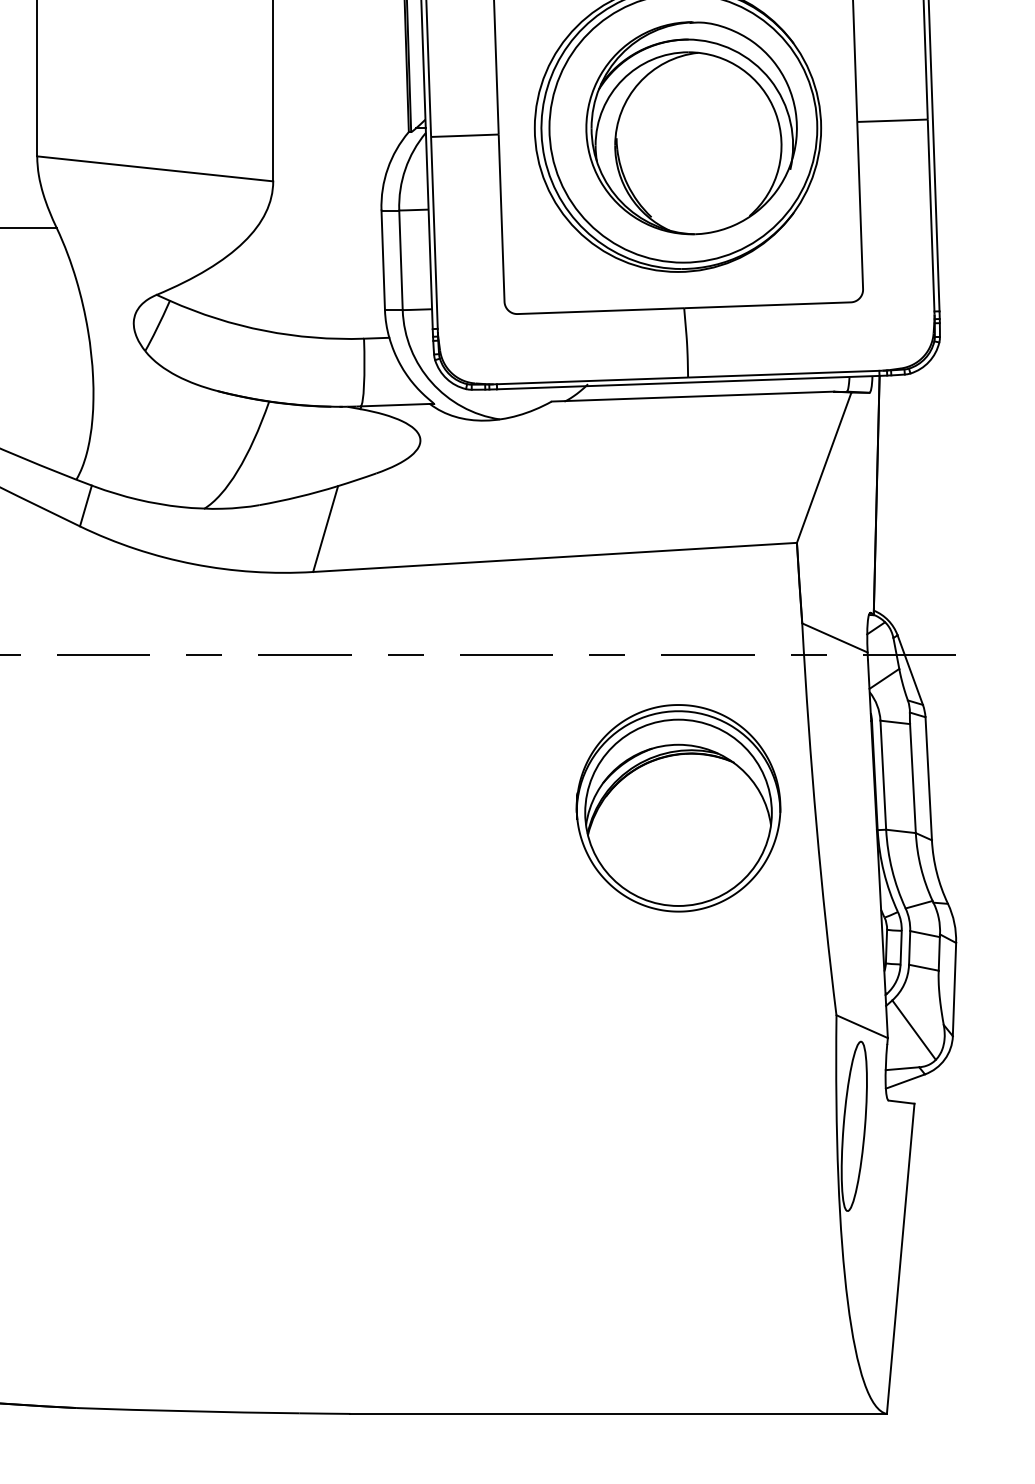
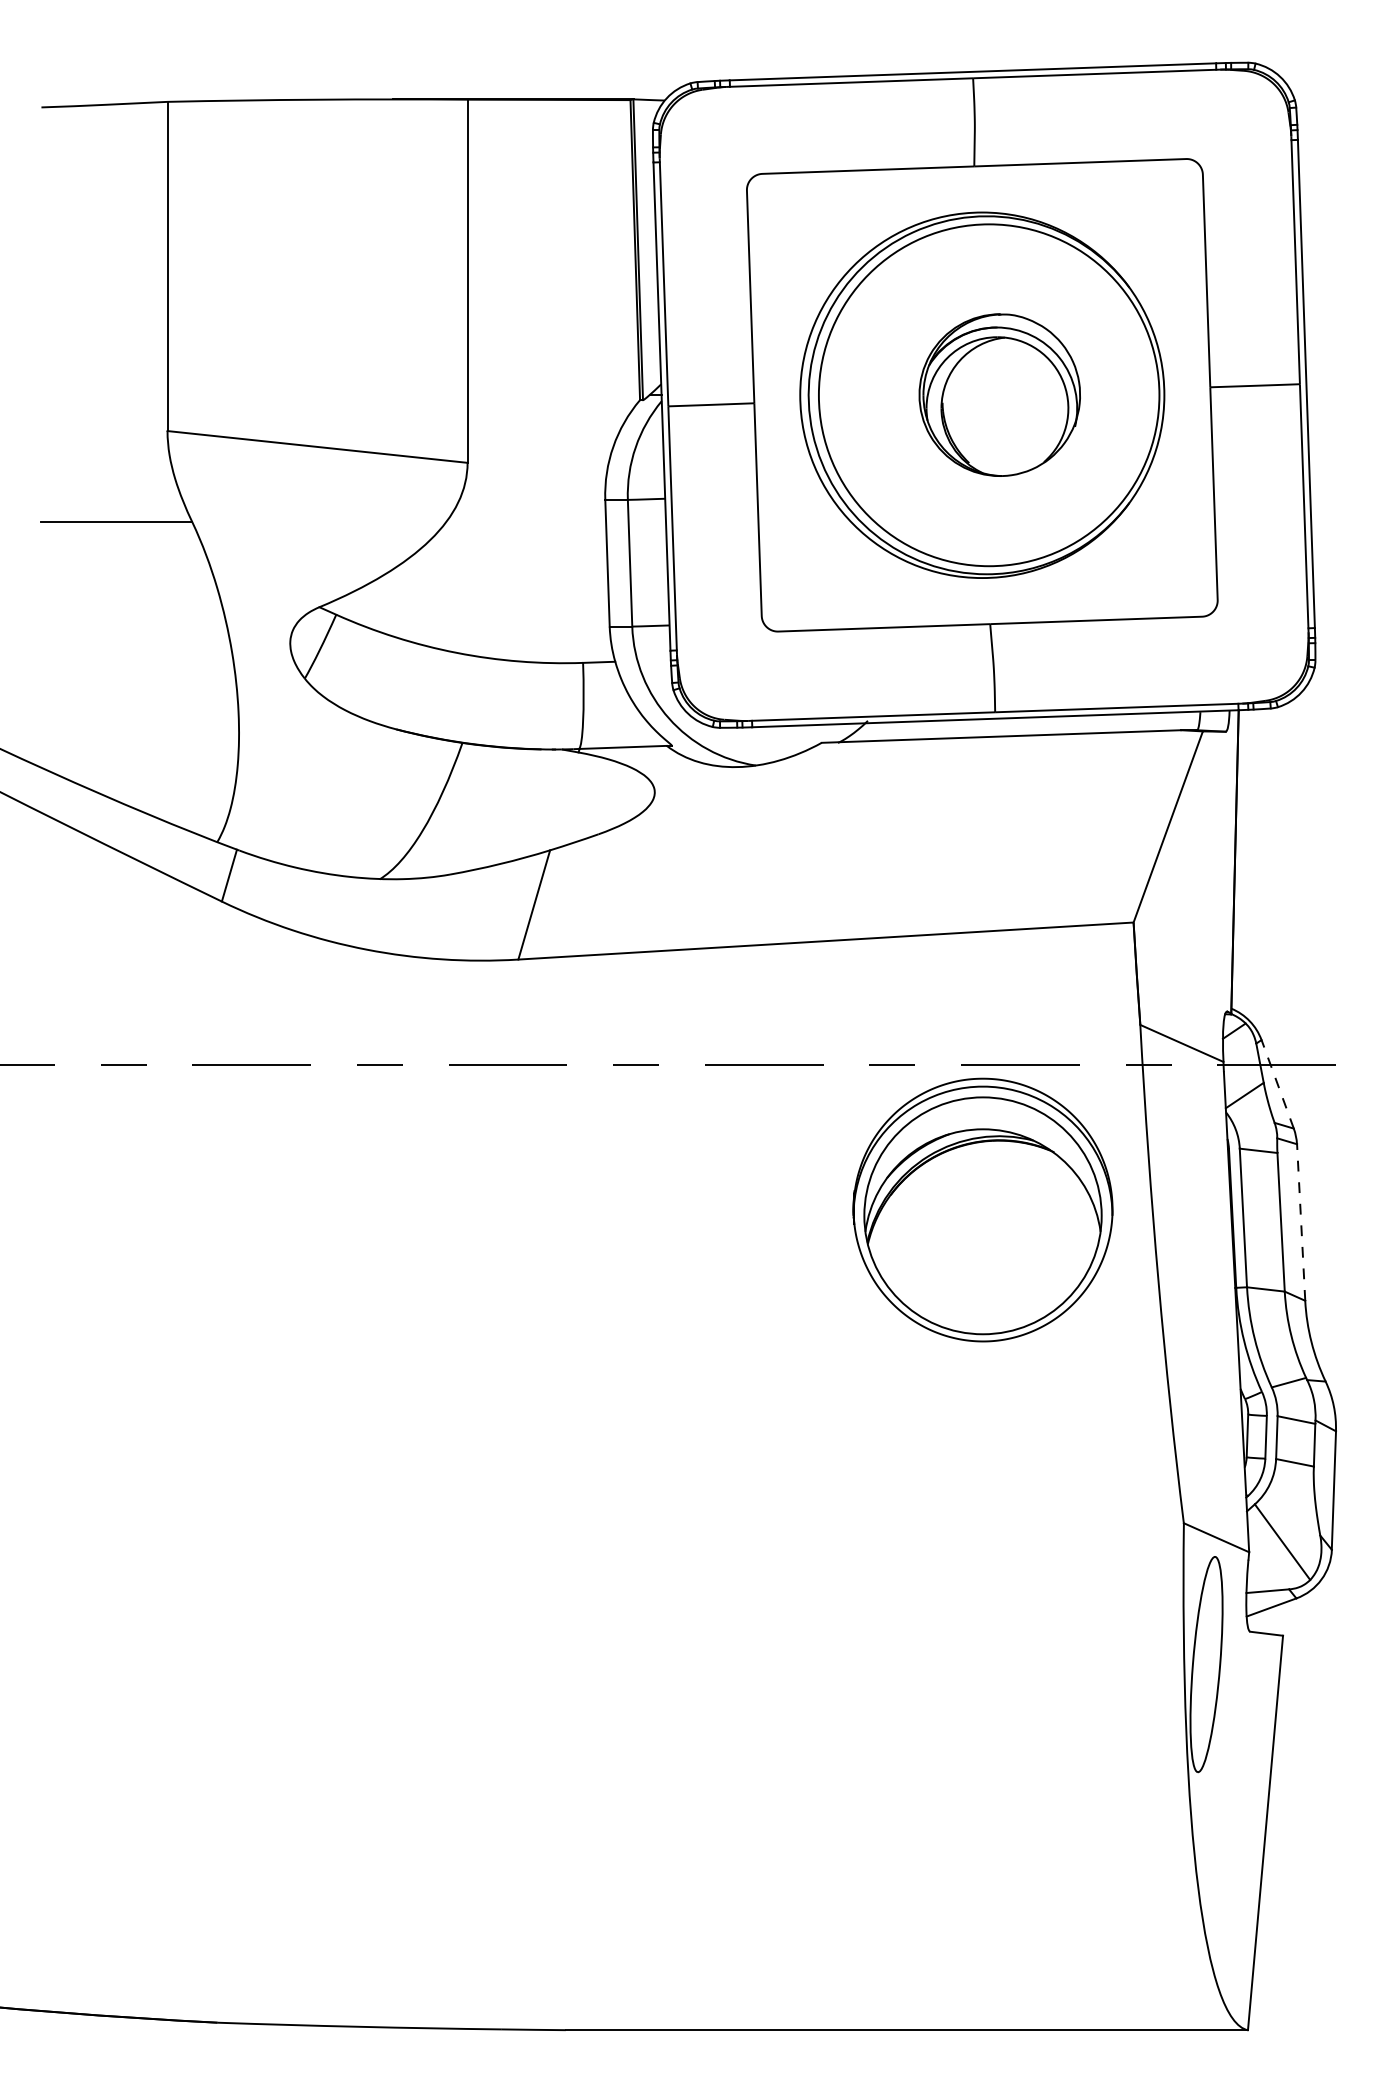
part: (691, 127) -> (999, 394), size x0.6
line: (910, 669) -> (1277, 1083), solid -> dashed
line: (928, 778) -> (1301, 1222), solid -> dashed
part: (678, 807) -> (982, 1209), moved

